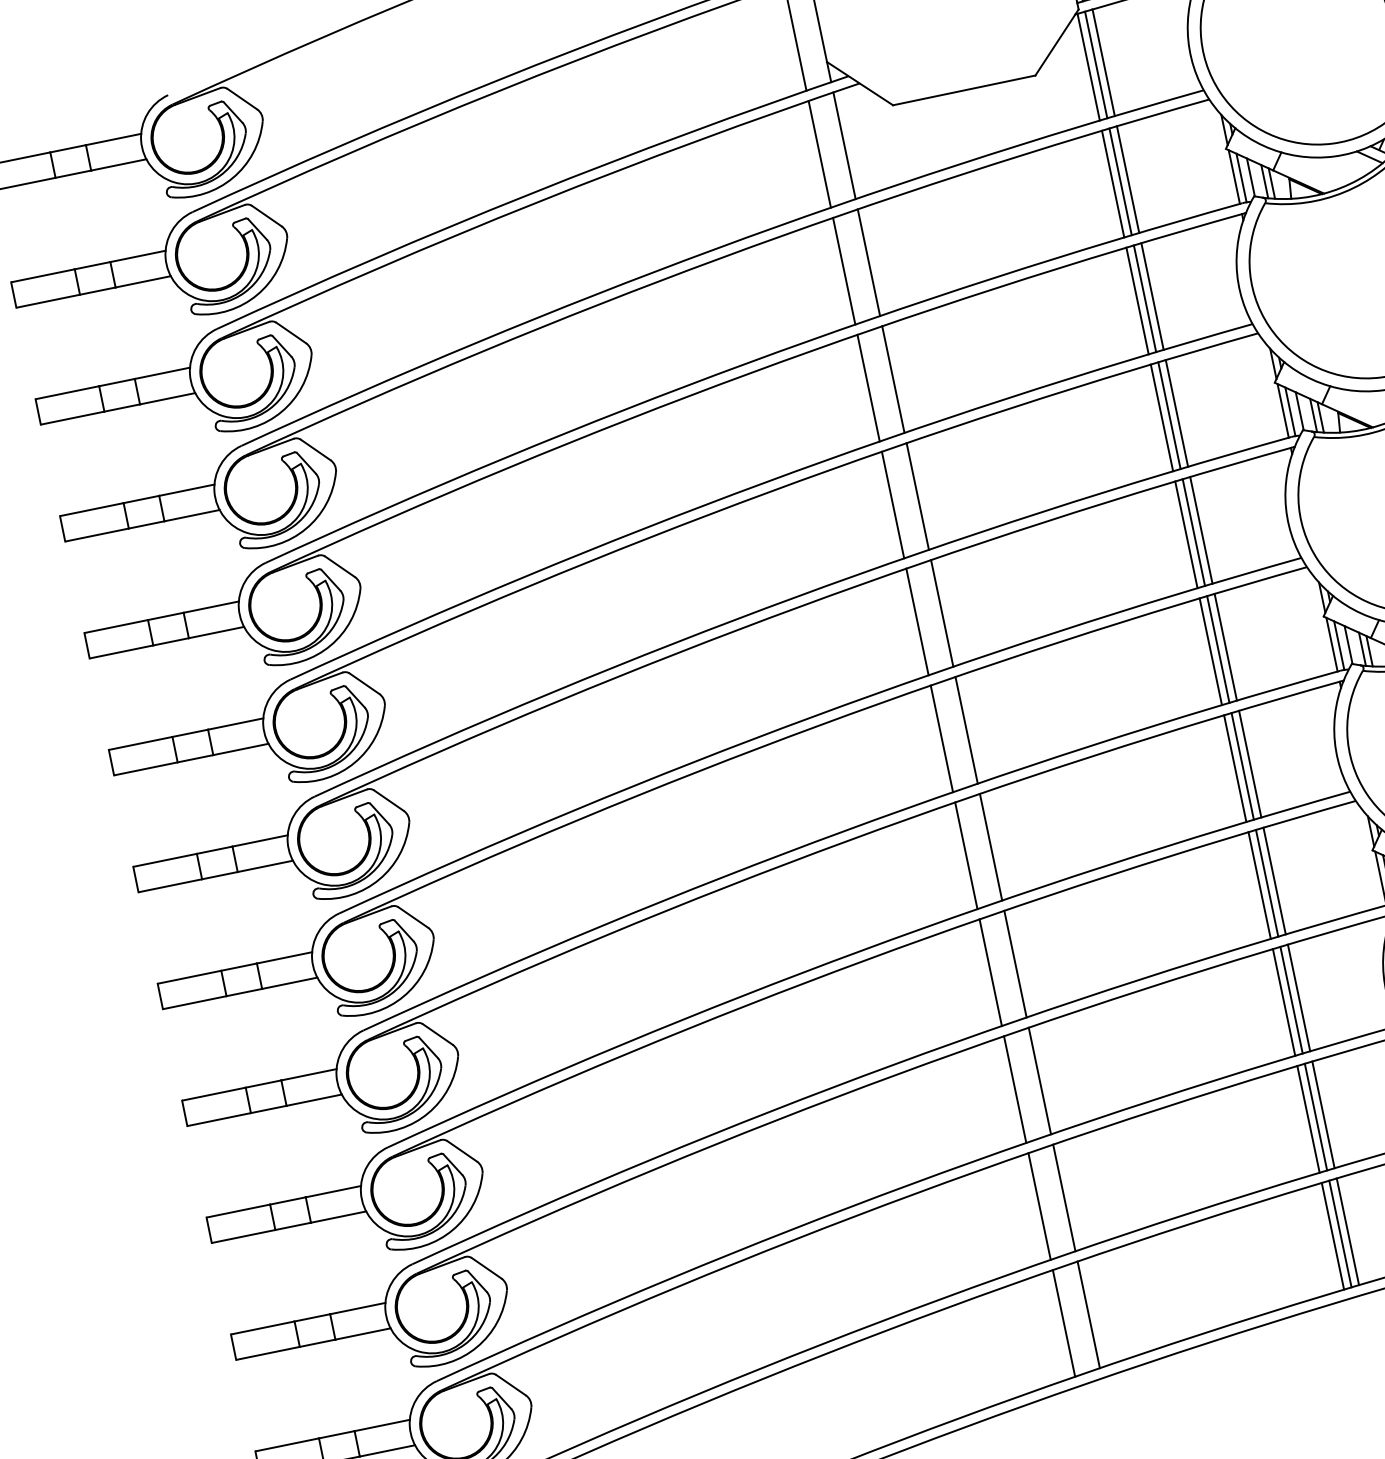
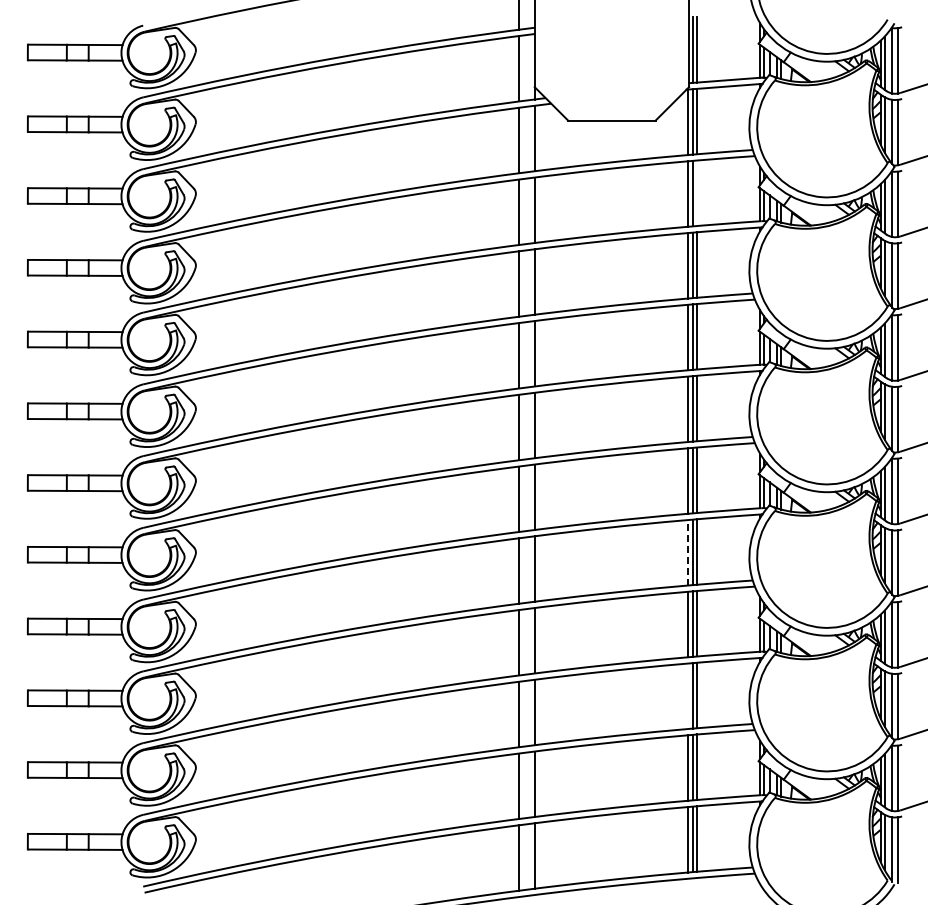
line: (1128, 179) -> (697, 193), removed
line: (1234, 768) -> (687, 552), solid -> dashed
line: (1283, 1002) -> (687, 696), removed

